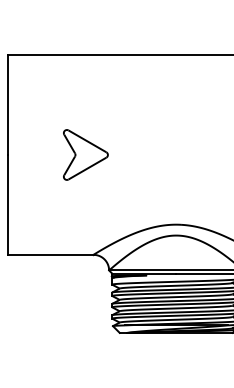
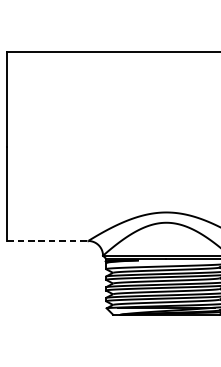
part: (85, 154) -> (80, 146), removed
line: (50, 254) -> (47, 240), solid -> dashed

